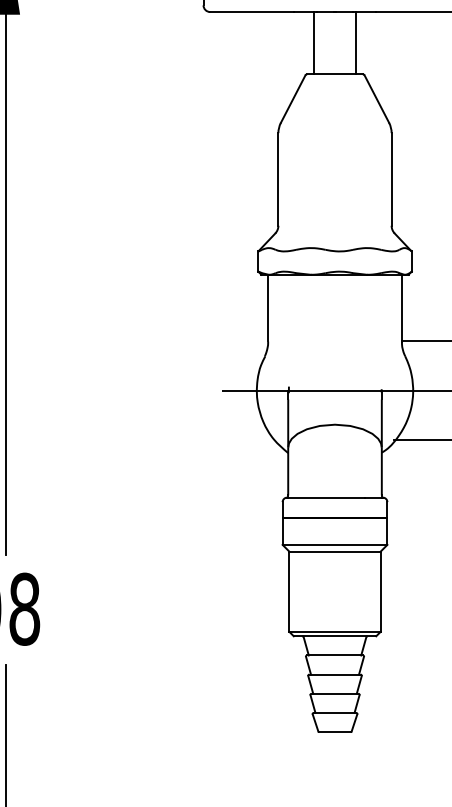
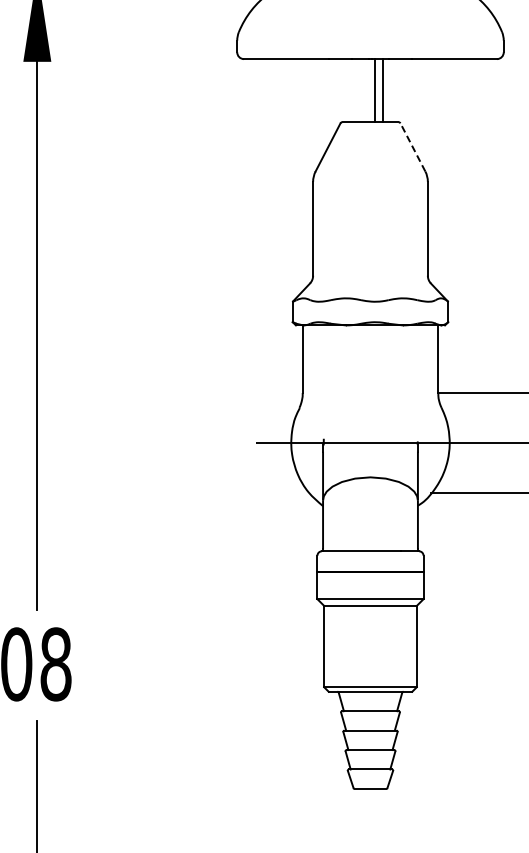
line: (314, 42) -> (383, 90), moved
line: (355, 42) -> (374, 90), moved
line: (376, 98) -> (412, 146), solid -> dashed

